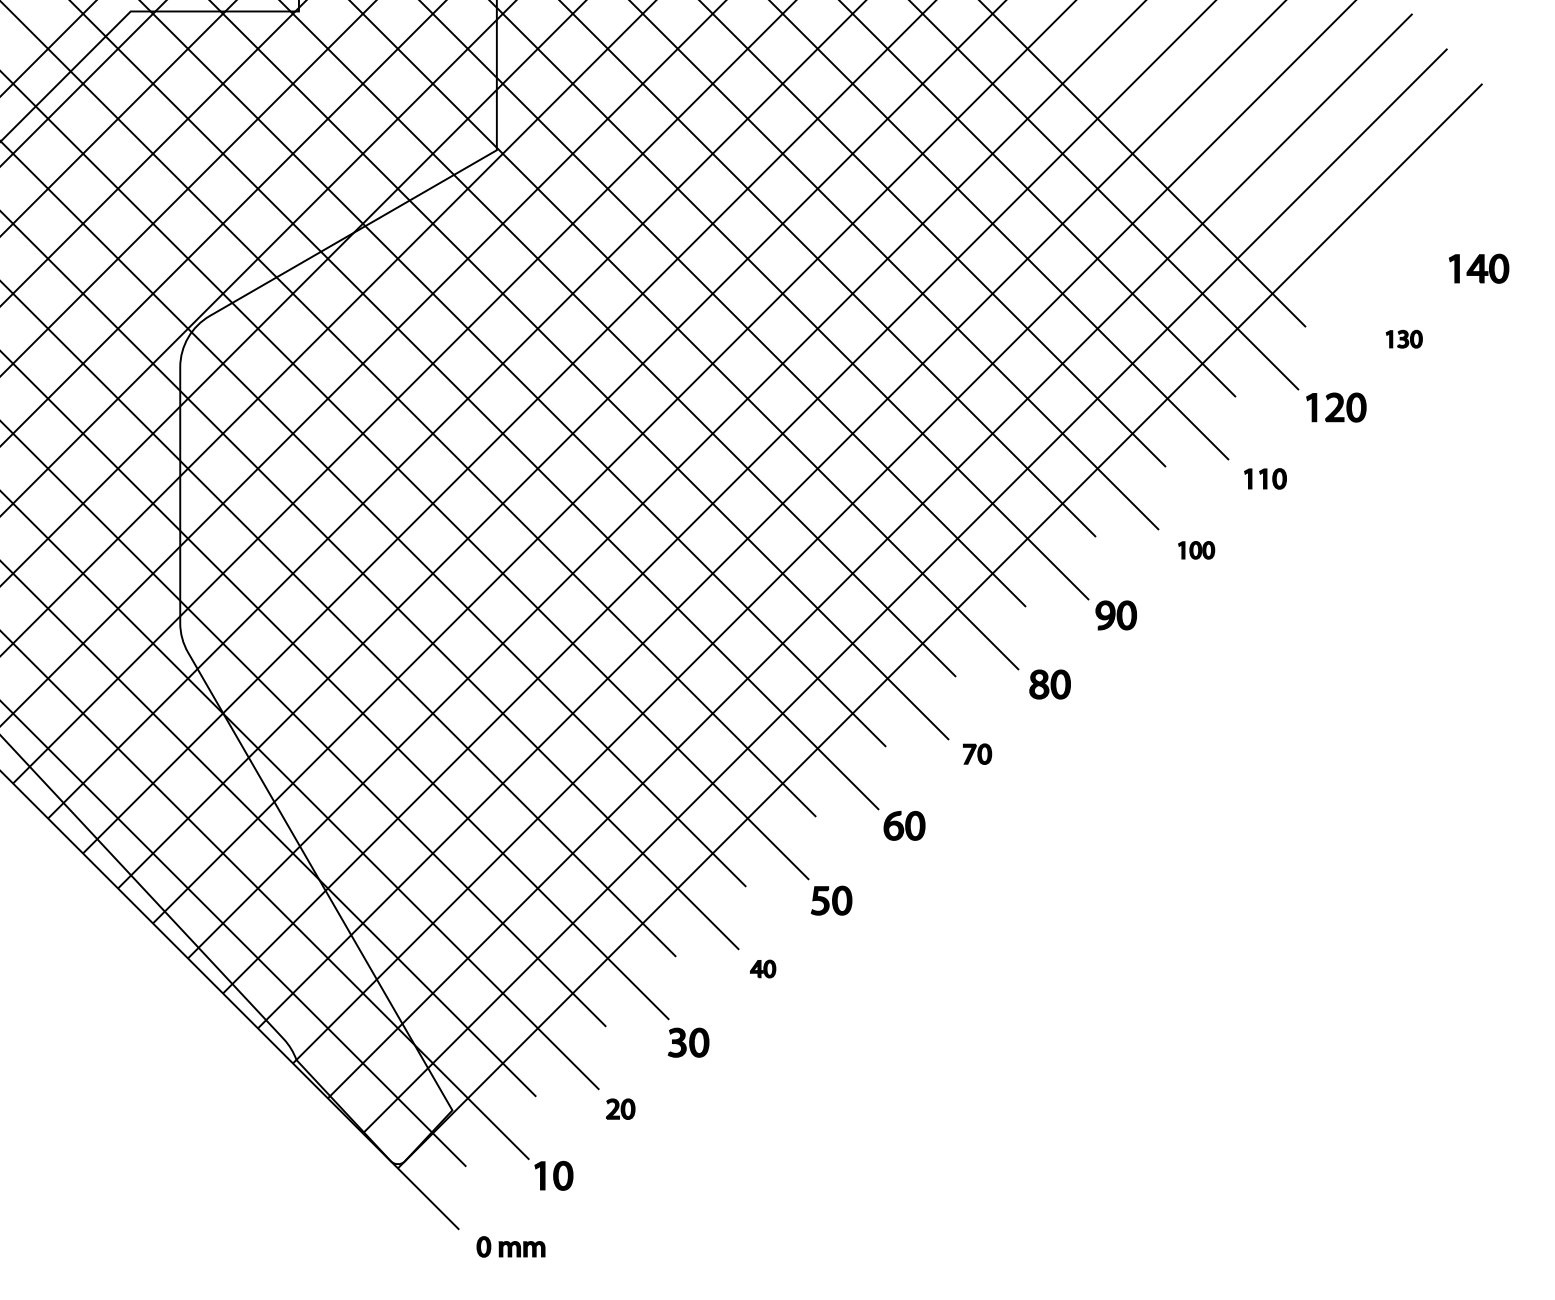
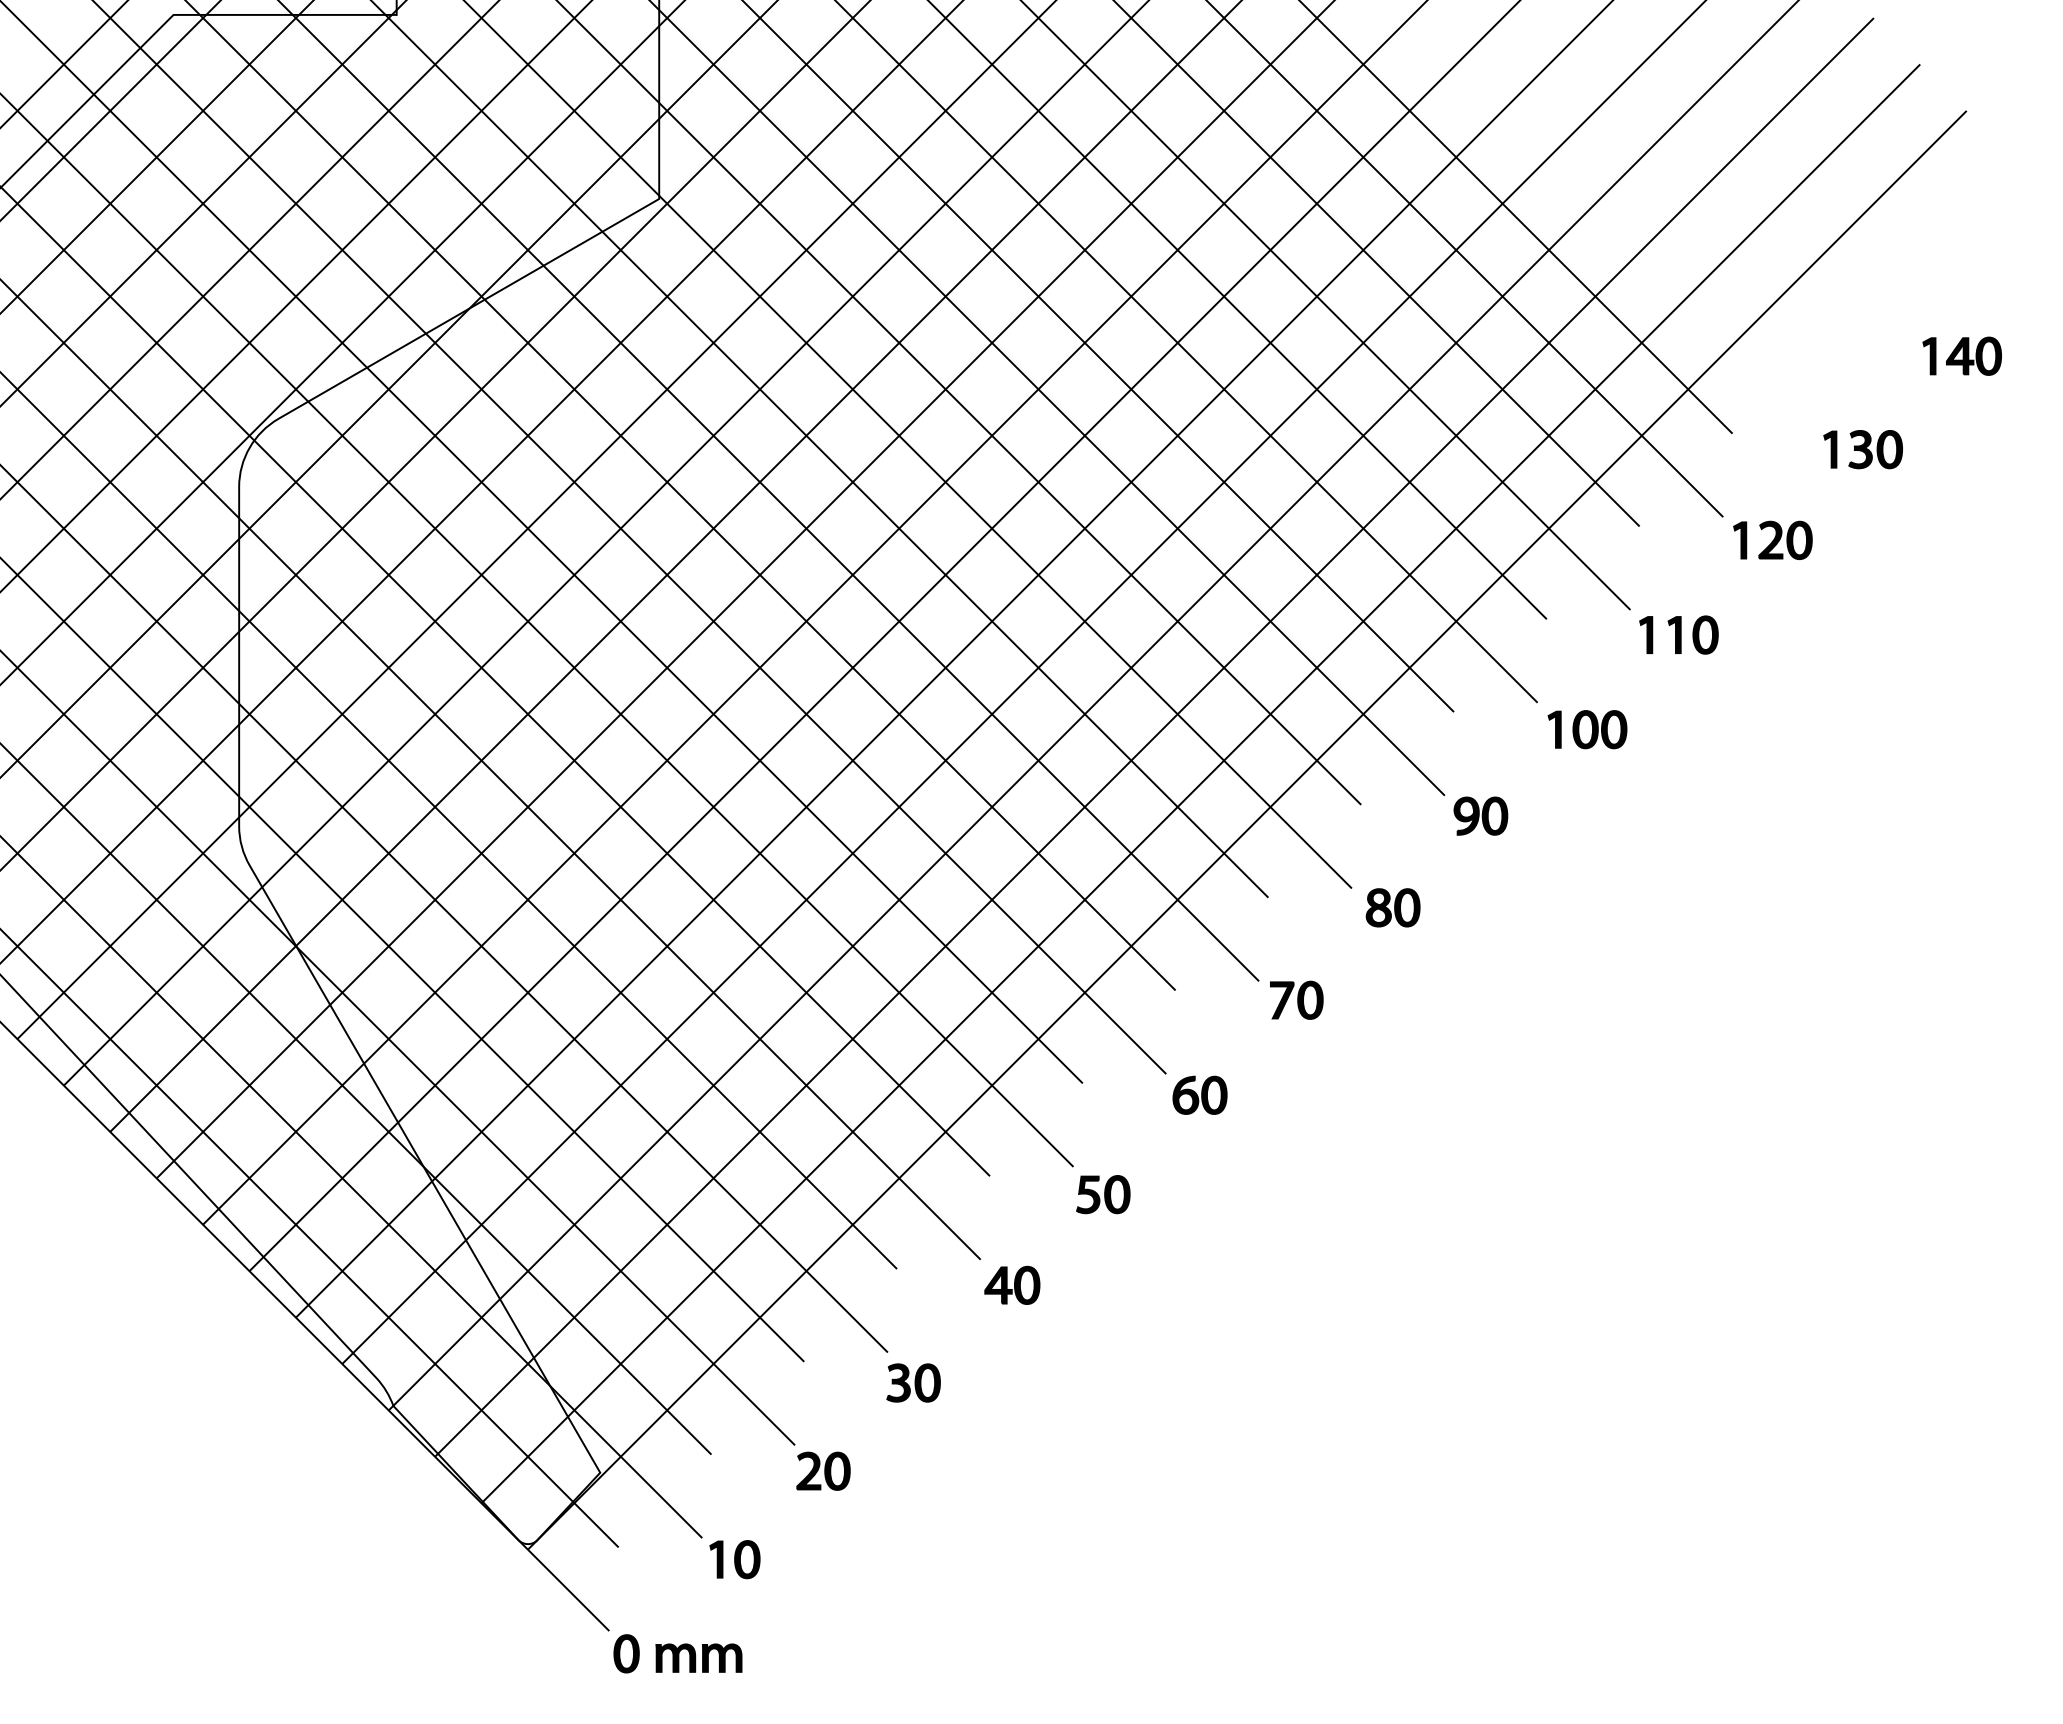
part: (1403, 339) -> (1862, 449), size x1.67
part: (1265, 478) -> (1678, 634), size x1.43
part: (1196, 550) -> (1587, 729), size x1.67
part: (977, 753) -> (1296, 999), size x1.43
part: (763, 968) -> (1012, 1284), size x1.67
part: (620, 1108) -> (823, 1470), size x1.43
part: (510, 1246) -> (677, 1653), size x1.43

